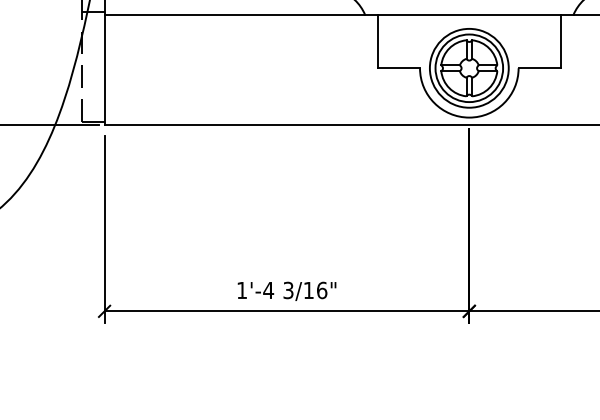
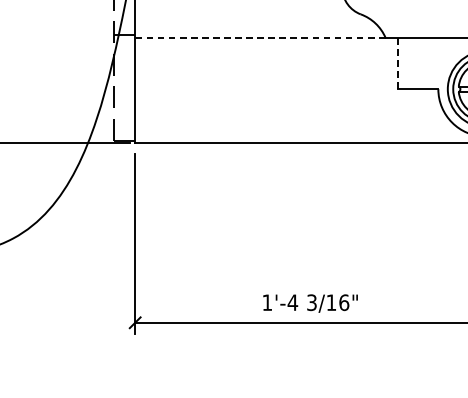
line: (234, 14) -> (260, 37), solid -> dashed
line: (377, 41) -> (397, 63), solid -> dashed

